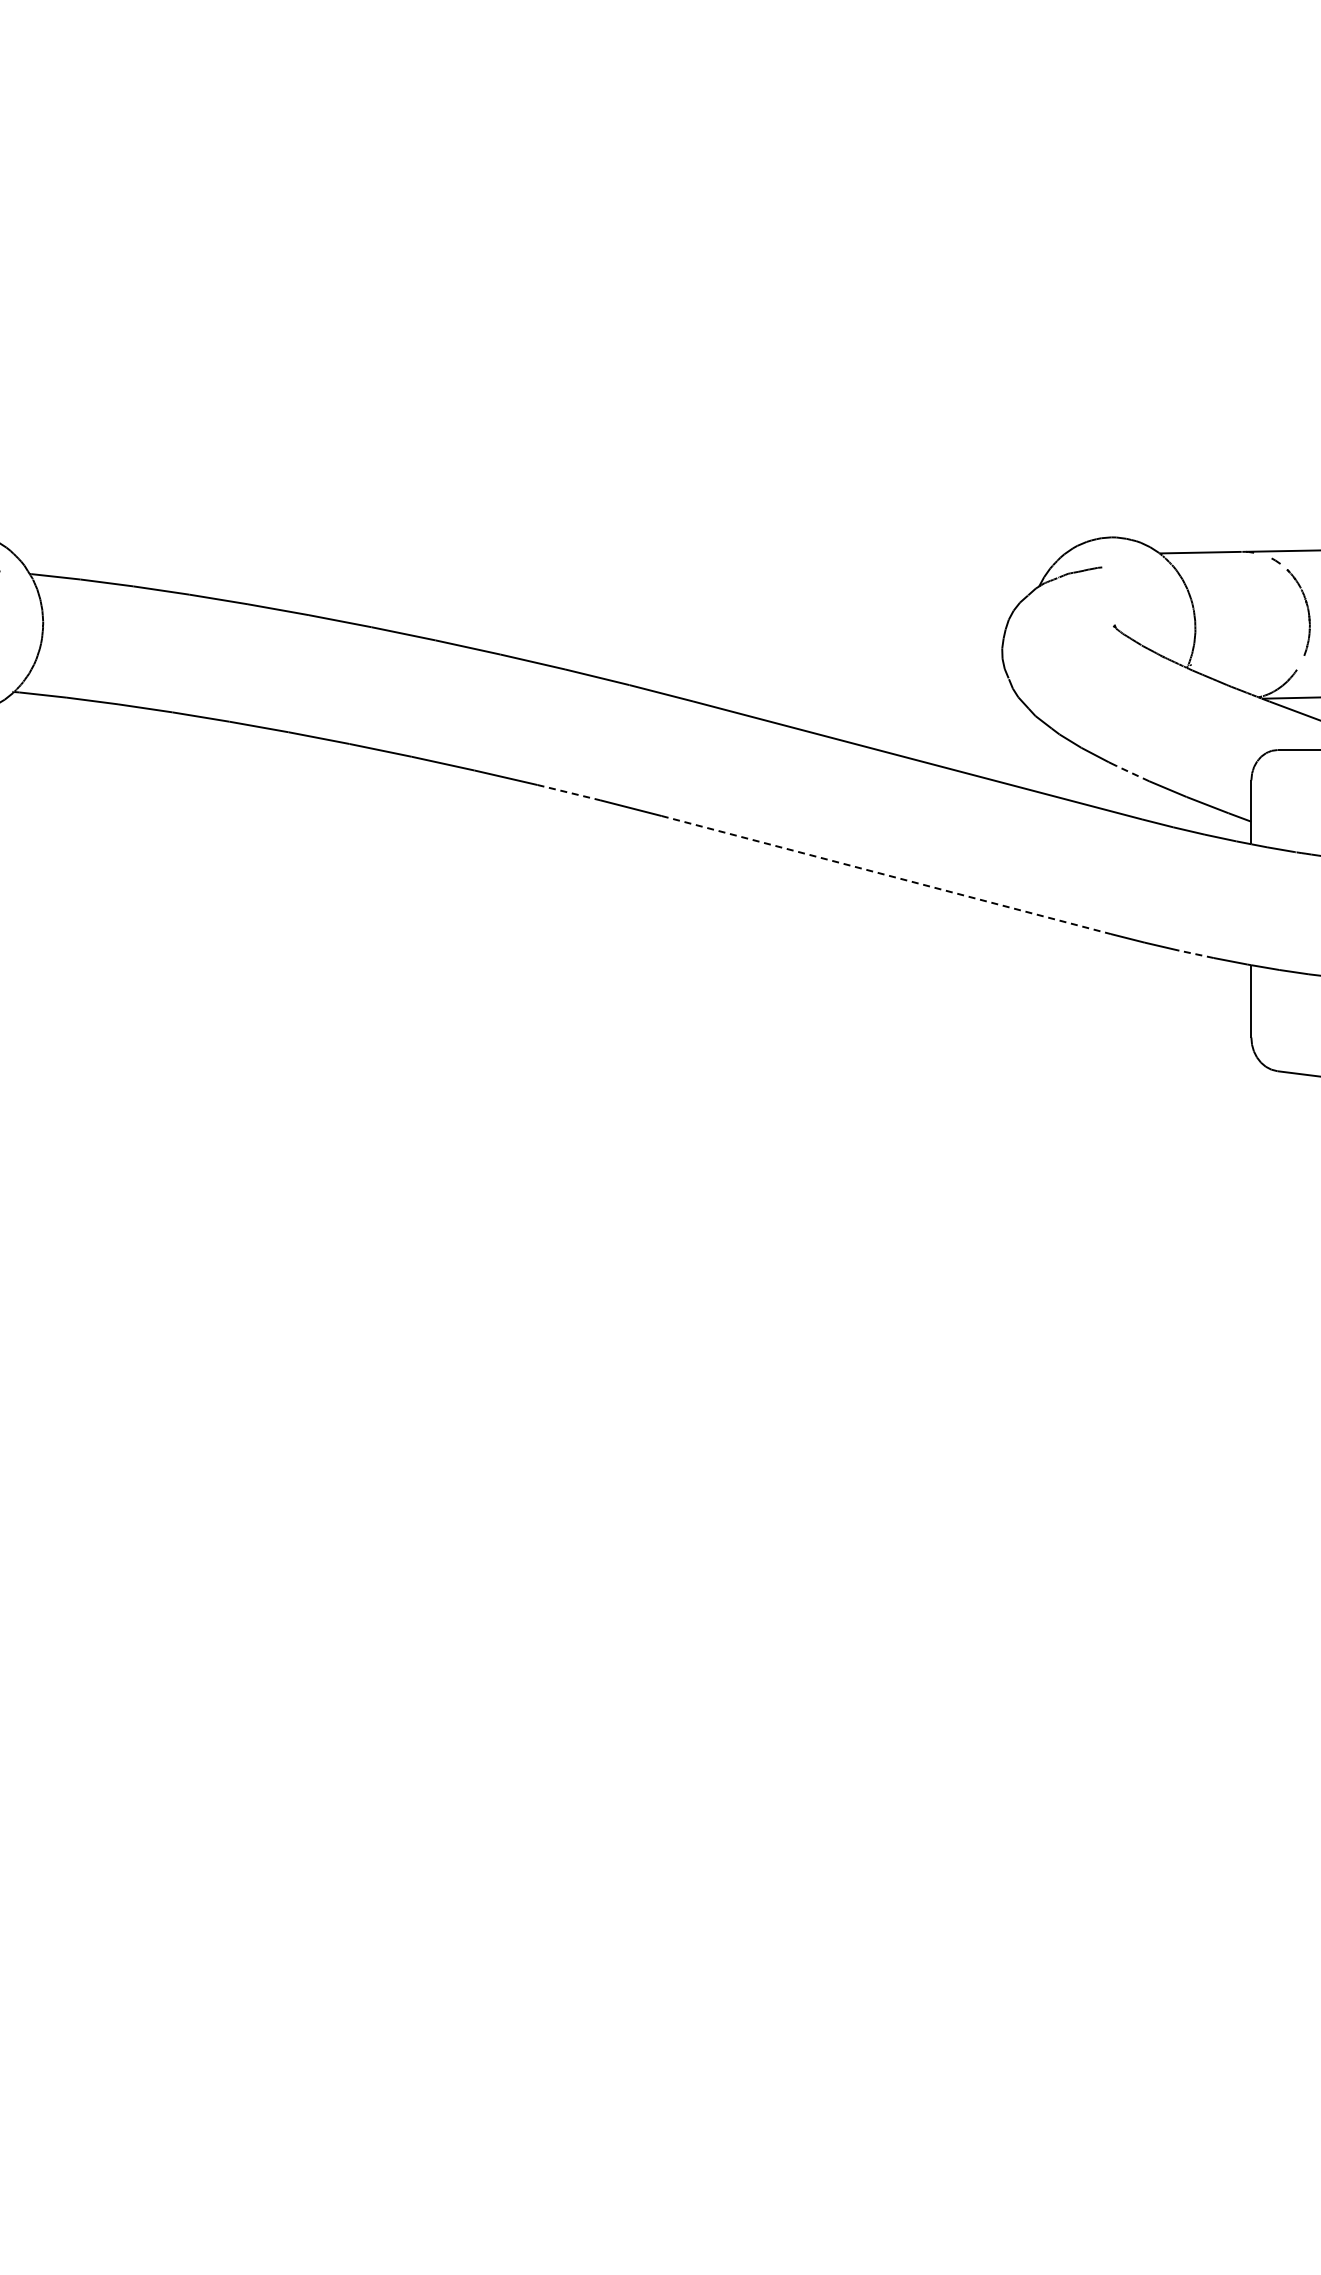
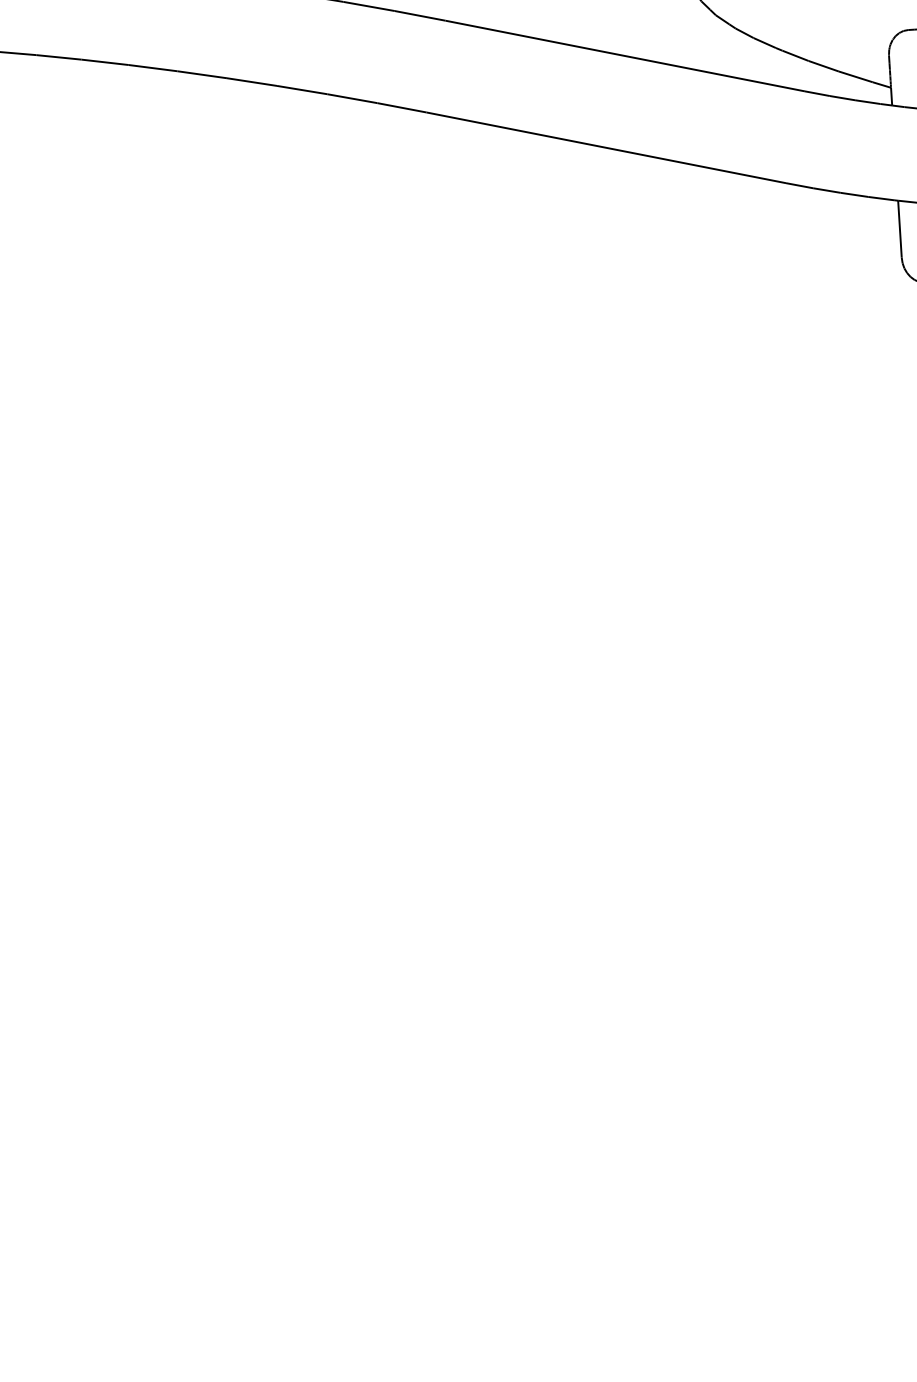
line: (1133, 773) -> (795, 55), dashed -> solid
line: (569, 792) -> (352, 98), dashed -> solid
line: (886, 875) -> (606, 148), dashed -> solid
line: (1196, 954) -> (854, 195), dashed -> solid

